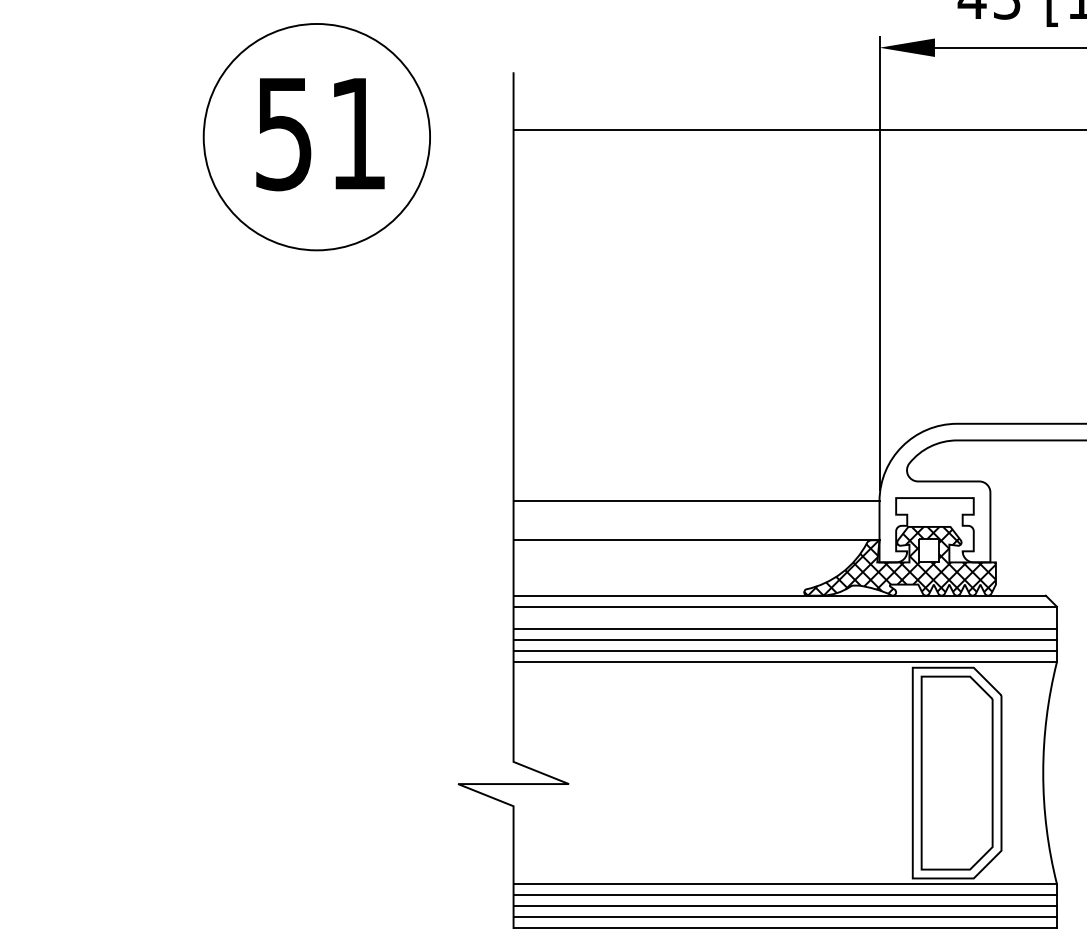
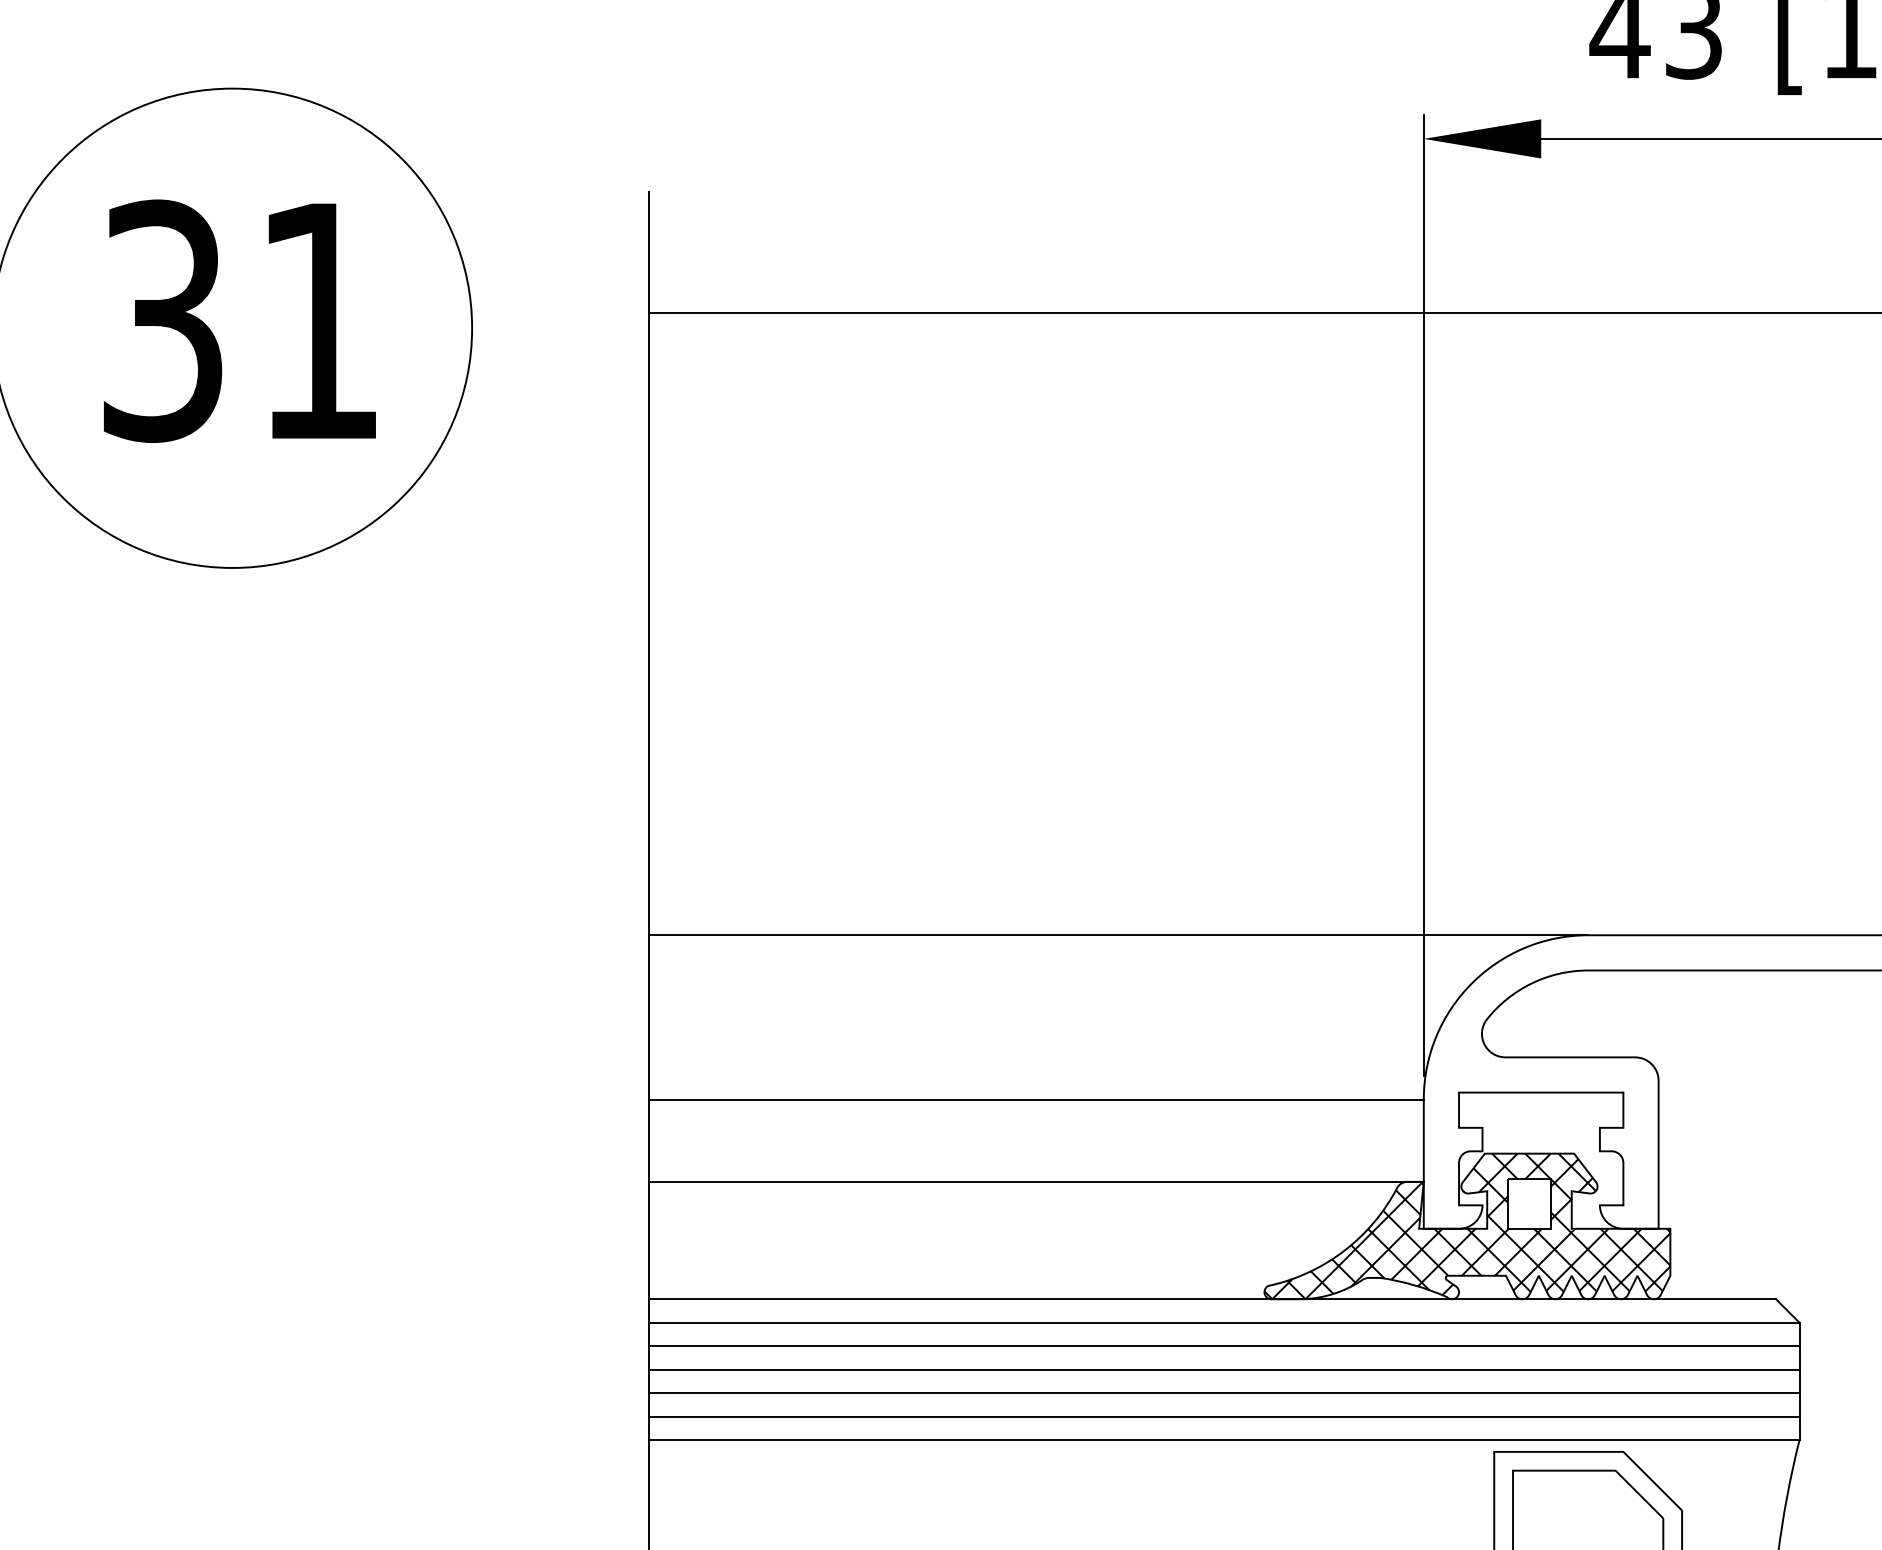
text: (283, 133) -> (161, 320), 51 -> 31
line: (735, 423) -> (1118, 934), added
line: (784, 617) -> (1222, 1345), added

